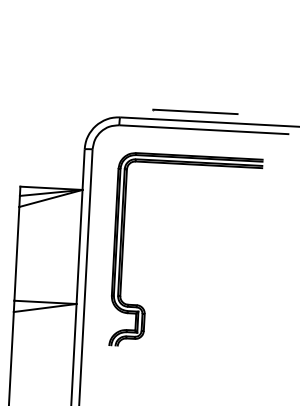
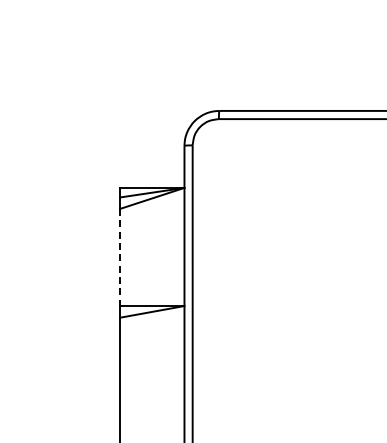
line: (195, 112) -> (296, 101), removed
part: (123, 248) -> (229, 246), removed
line: (17, 253) -> (120, 257), solid -> dashed

